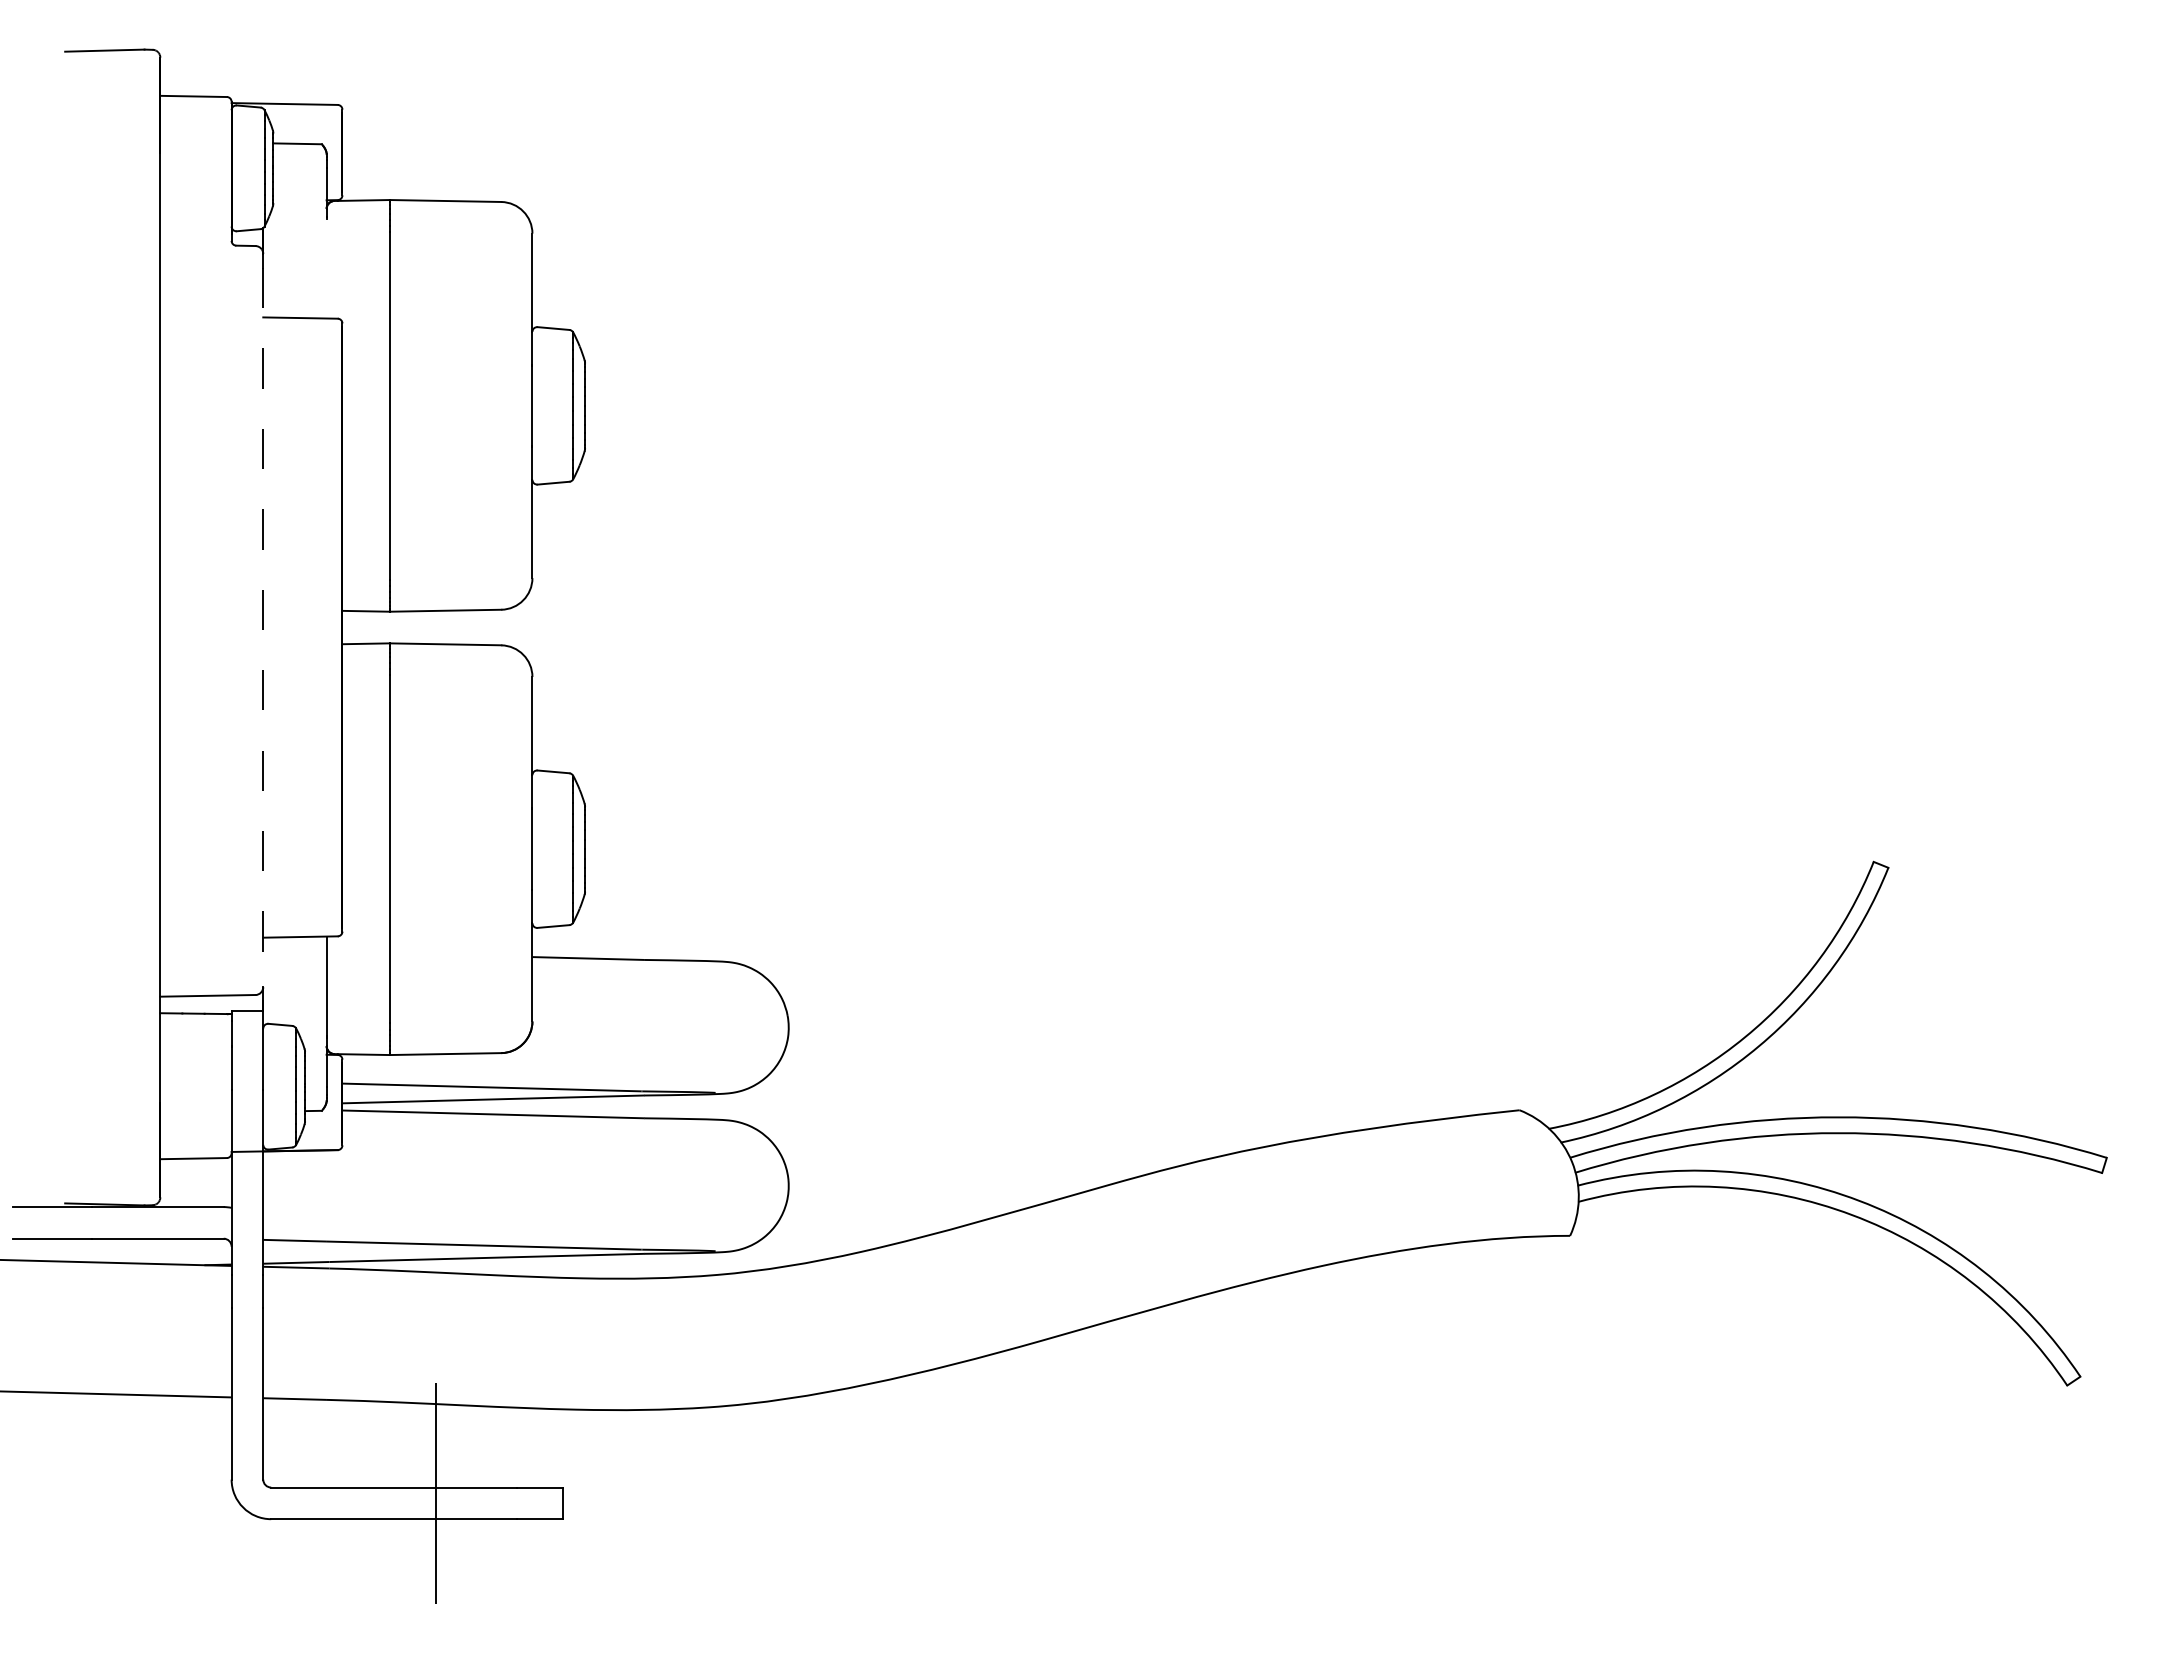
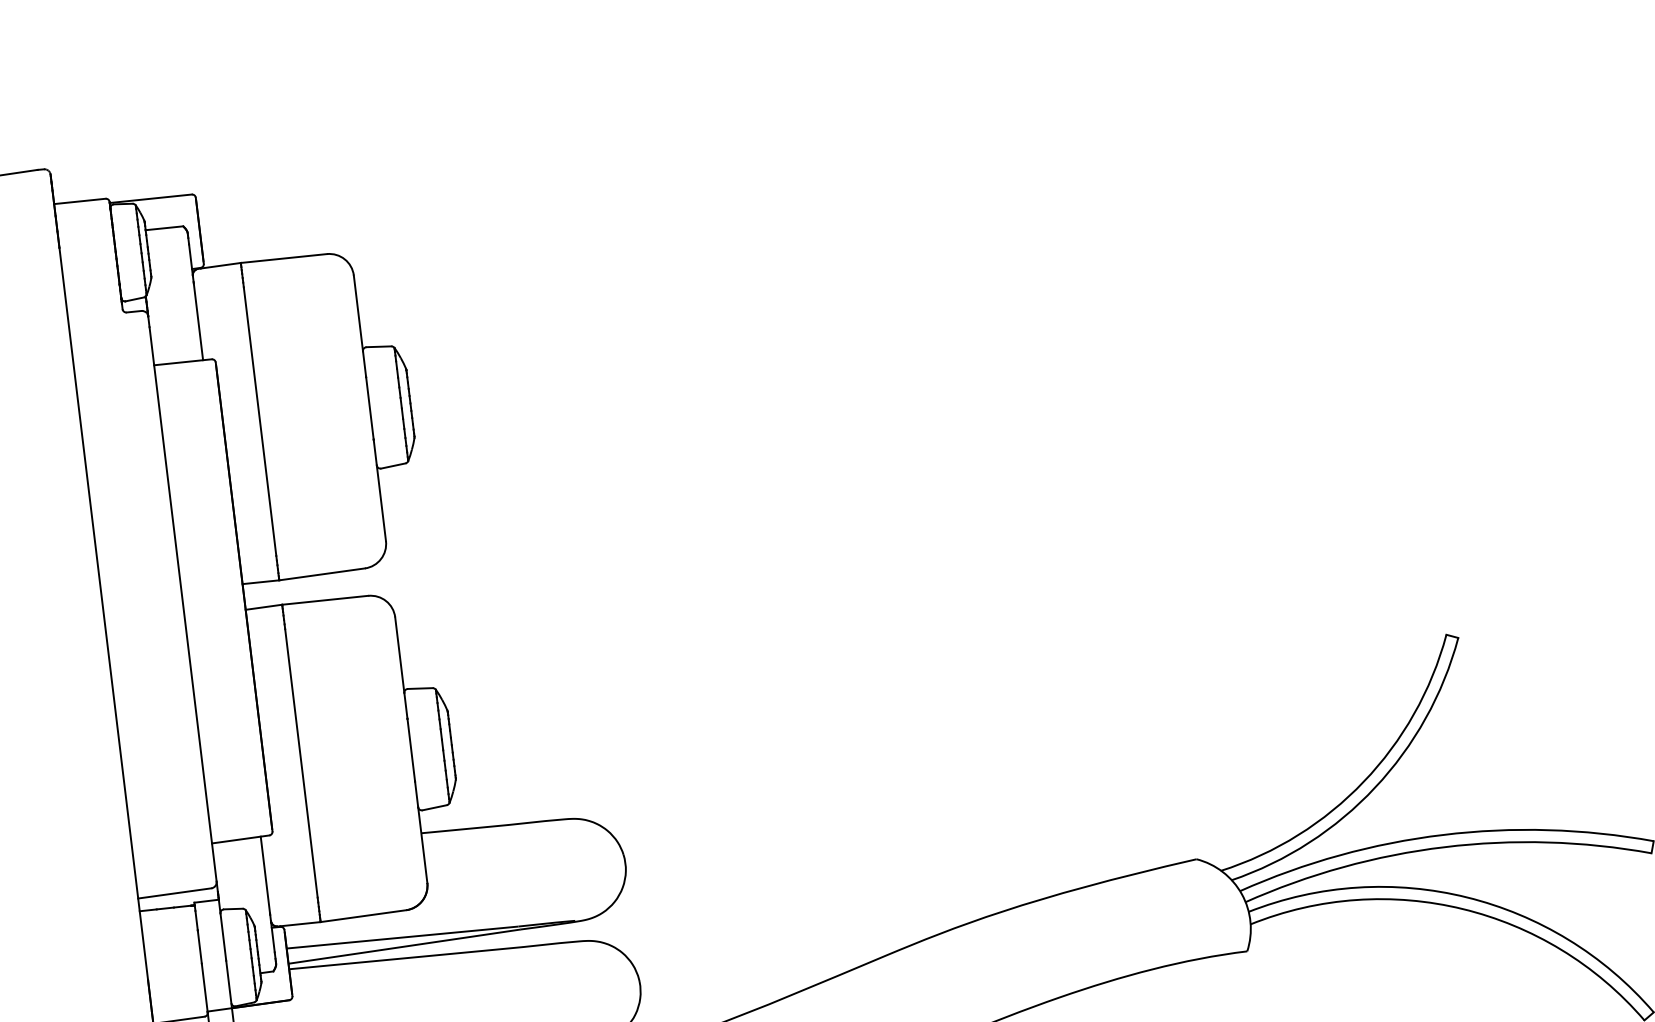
line: (326, 268) -> (198, 321), added
line: (263, 627) -> (183, 604), dashed -> solid

